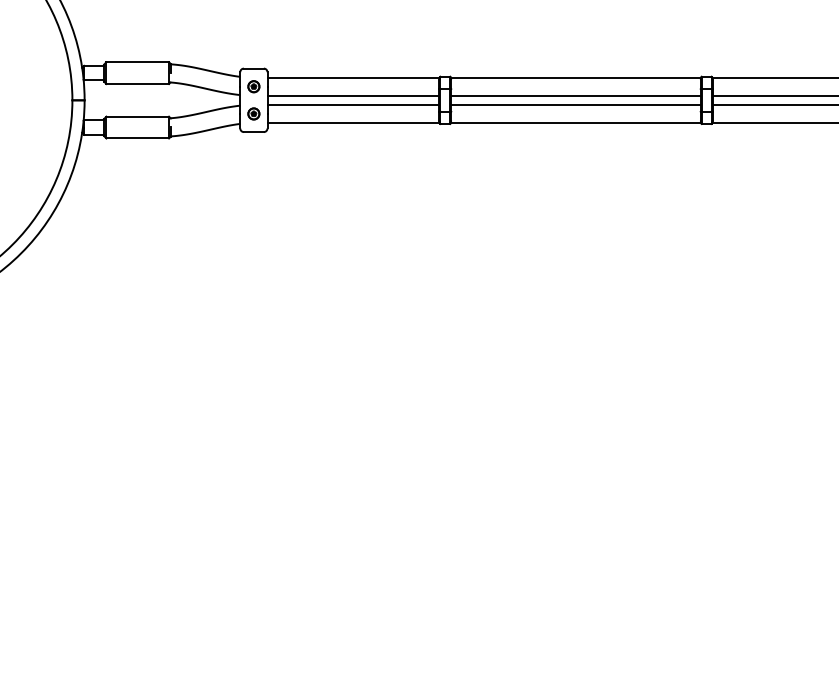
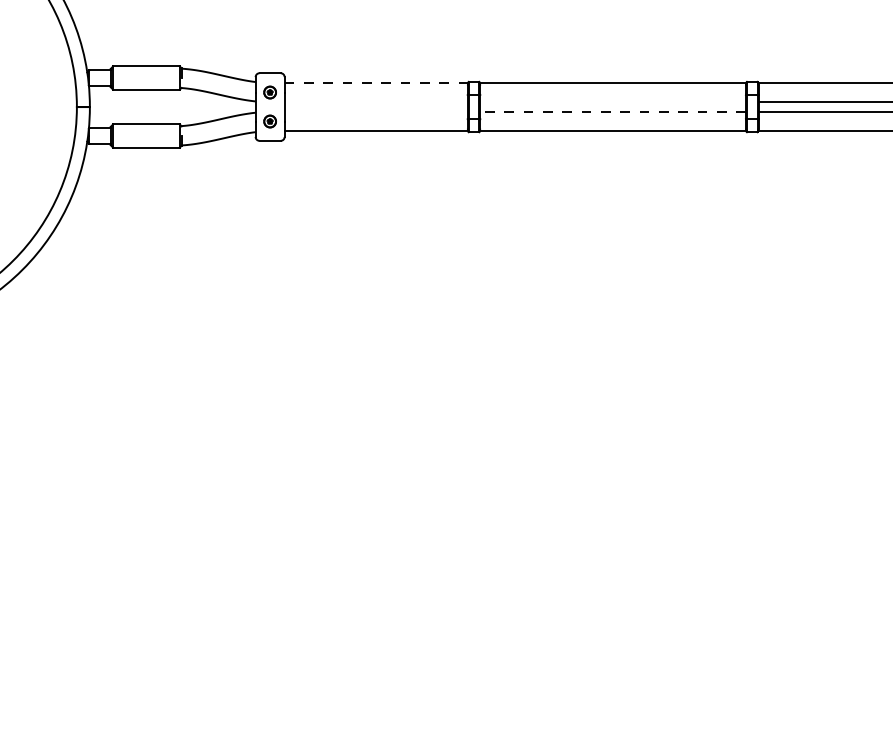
line: (353, 77) -> (376, 82), solid -> dashed
line: (352, 96) -> (375, 102), removed
line: (576, 96) -> (613, 102), removed
line: (352, 104) -> (375, 111), removed
line: (576, 104) -> (613, 111), solid -> dashed

